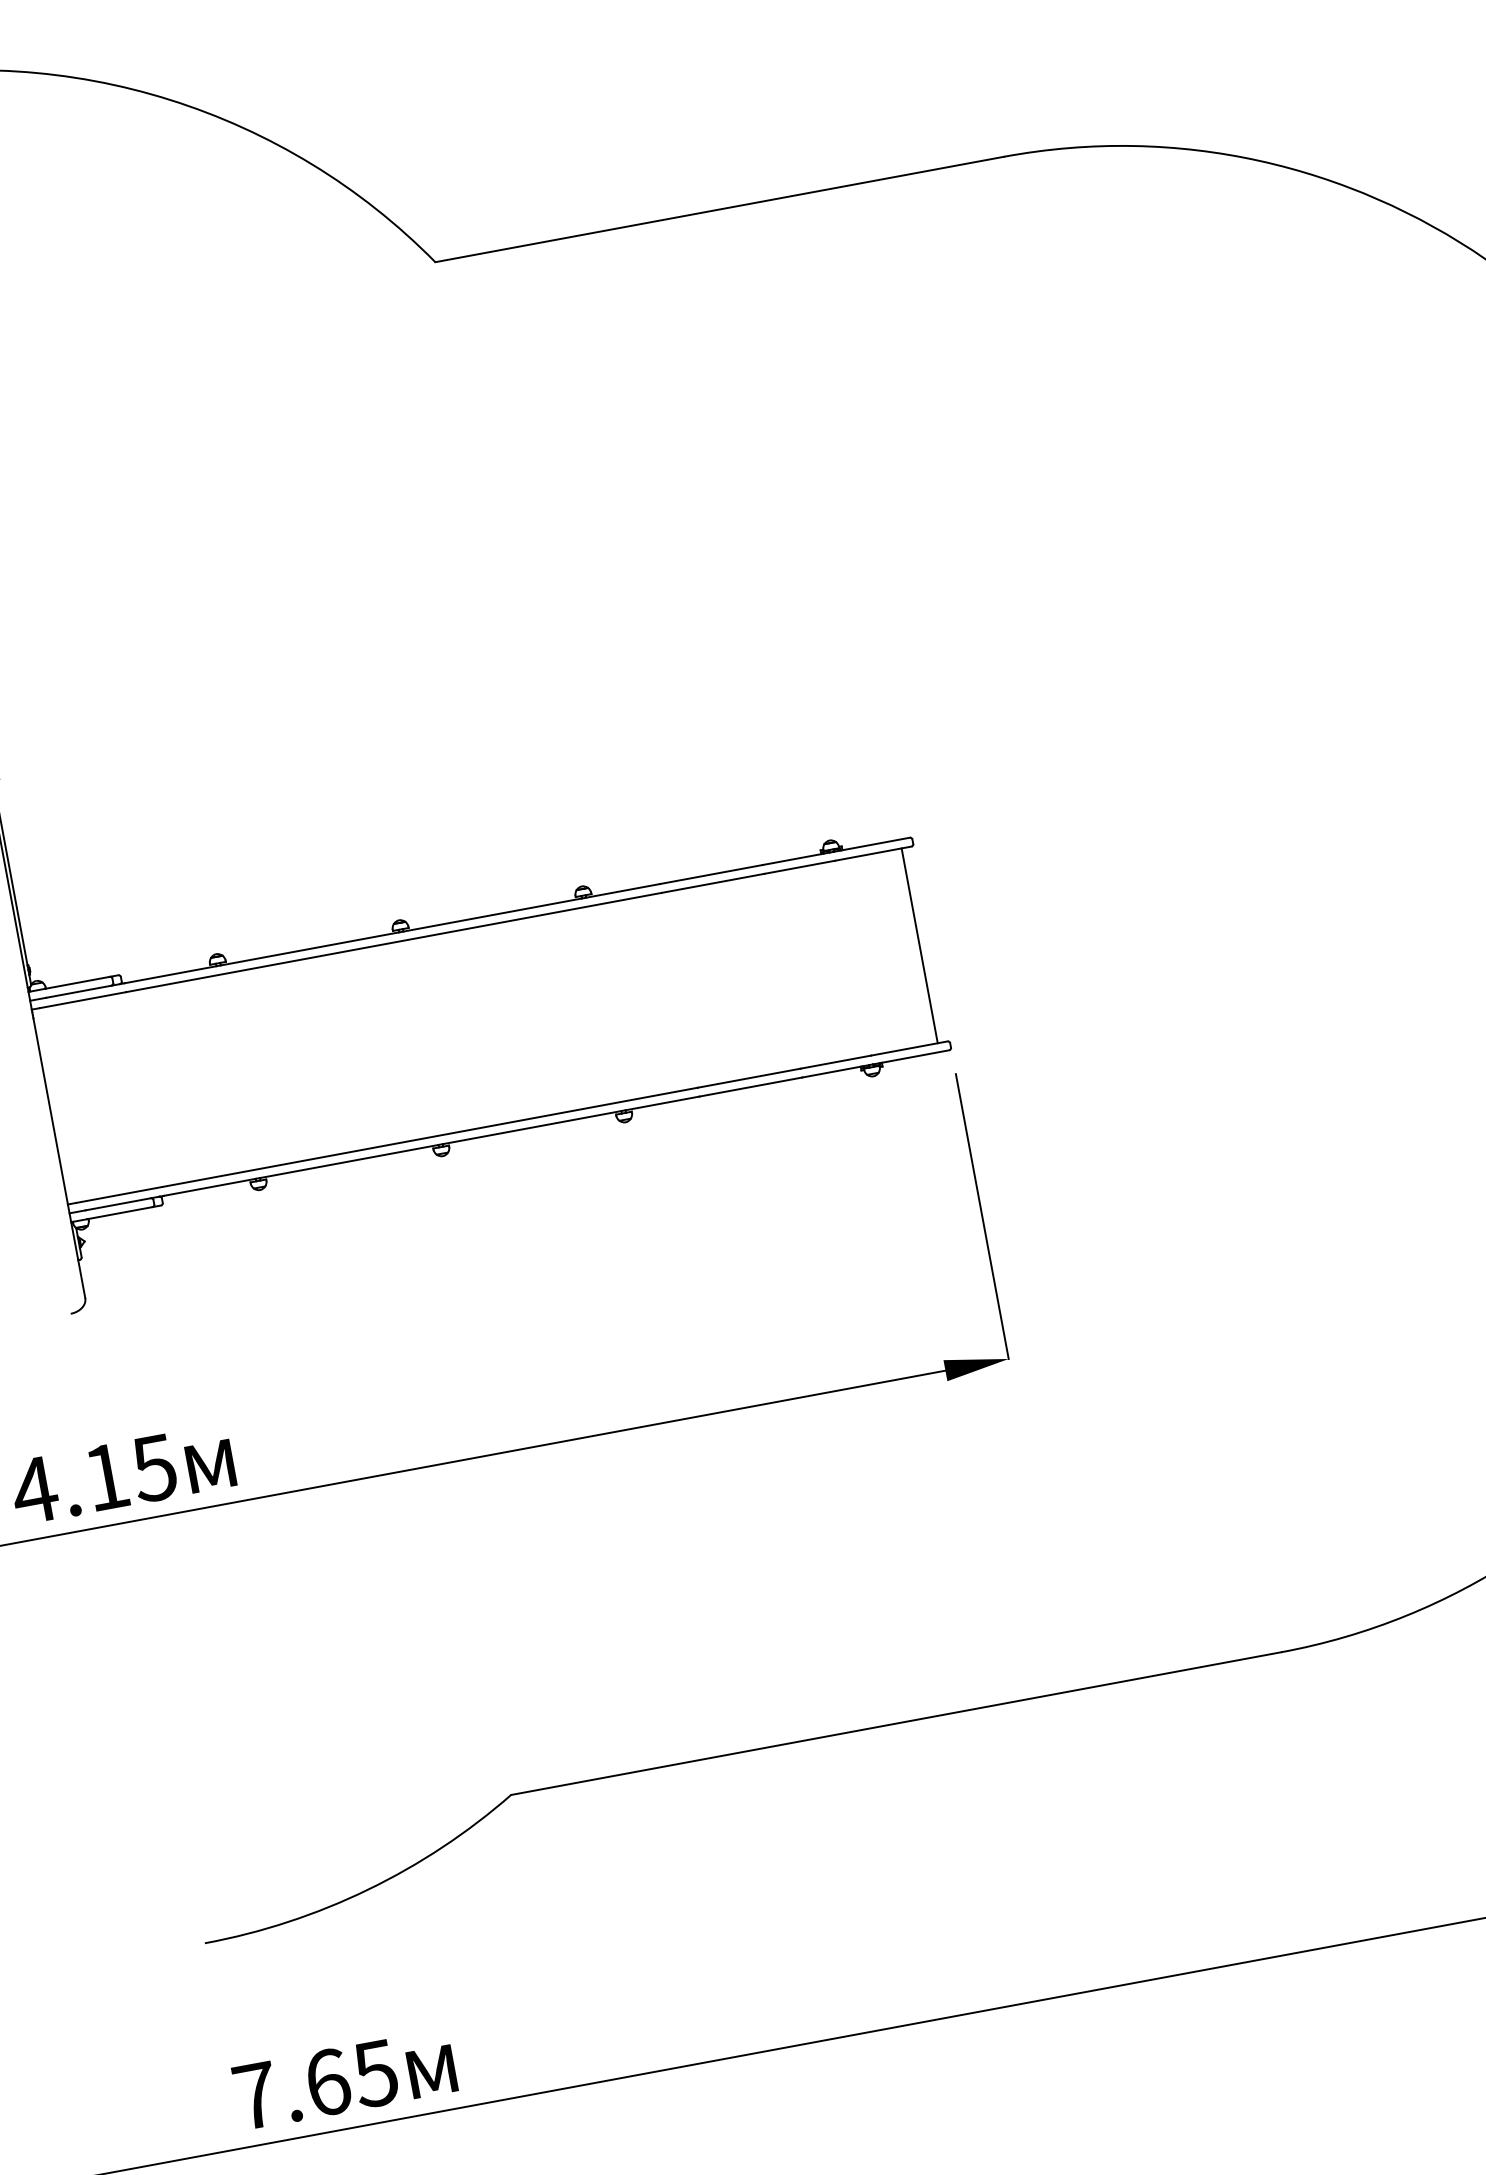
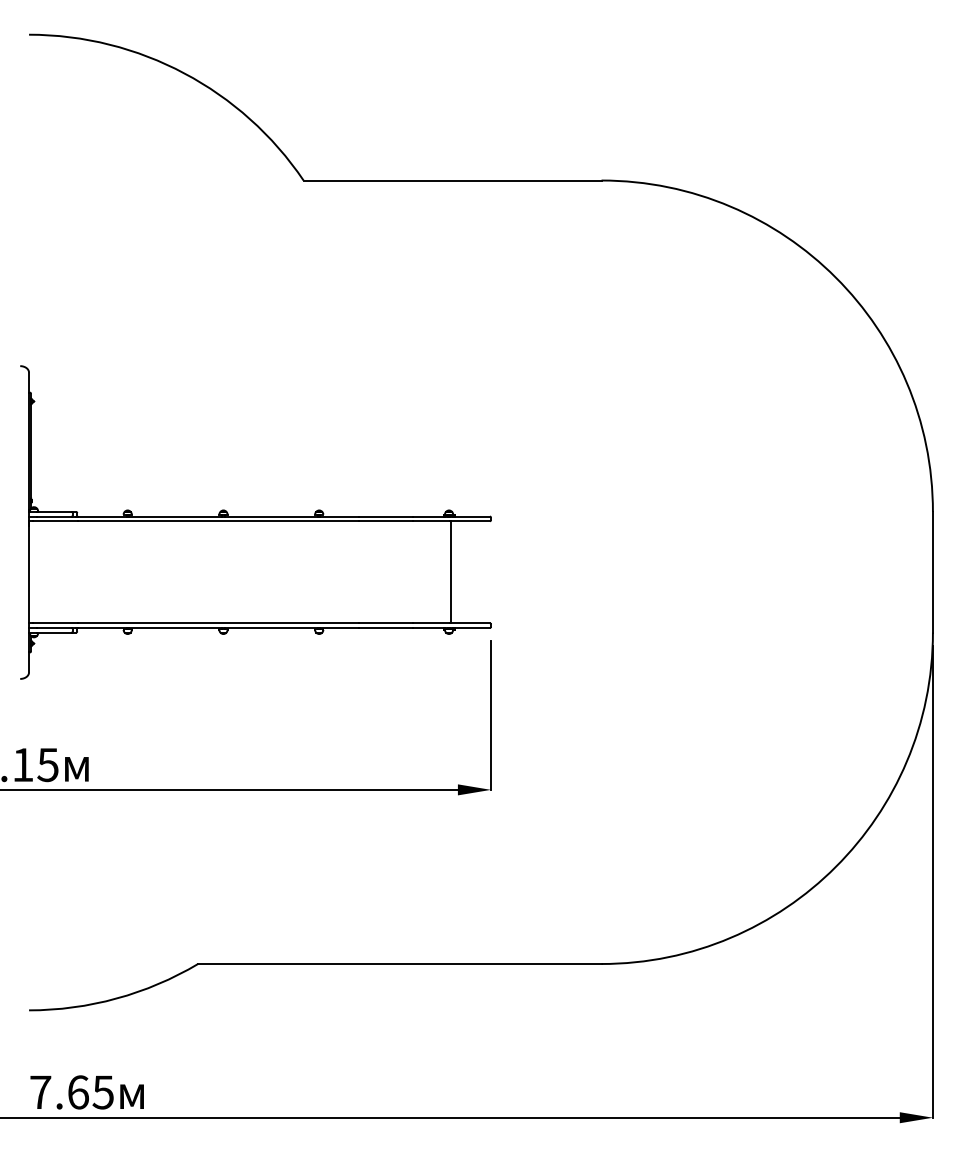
line: (919, 946) -> (450, 572), moved

